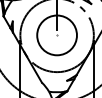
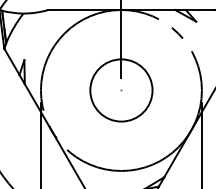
circle: (56, 35) -> (120, 90), size x0.71

